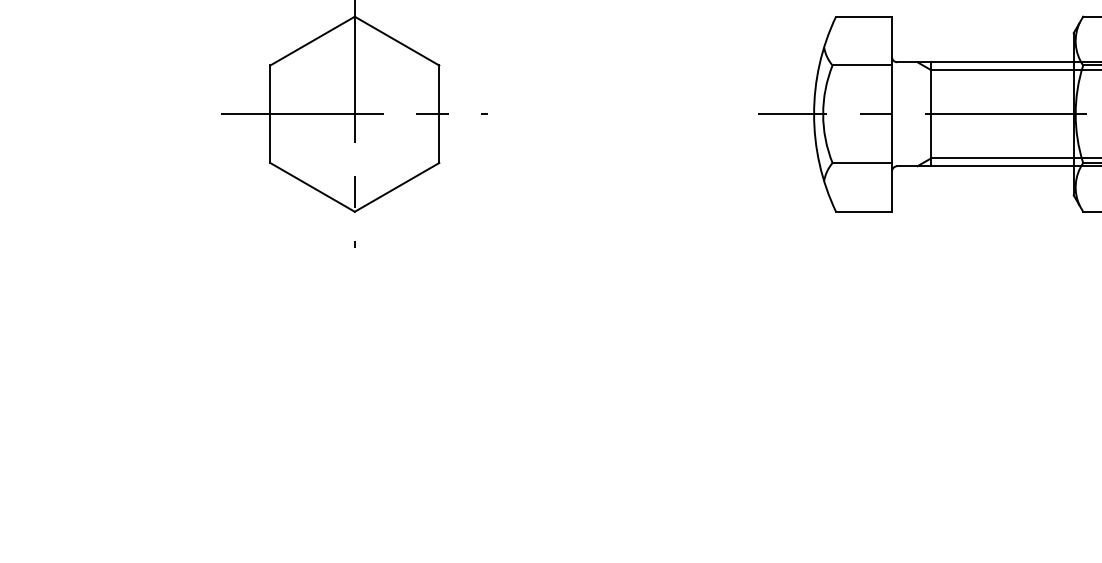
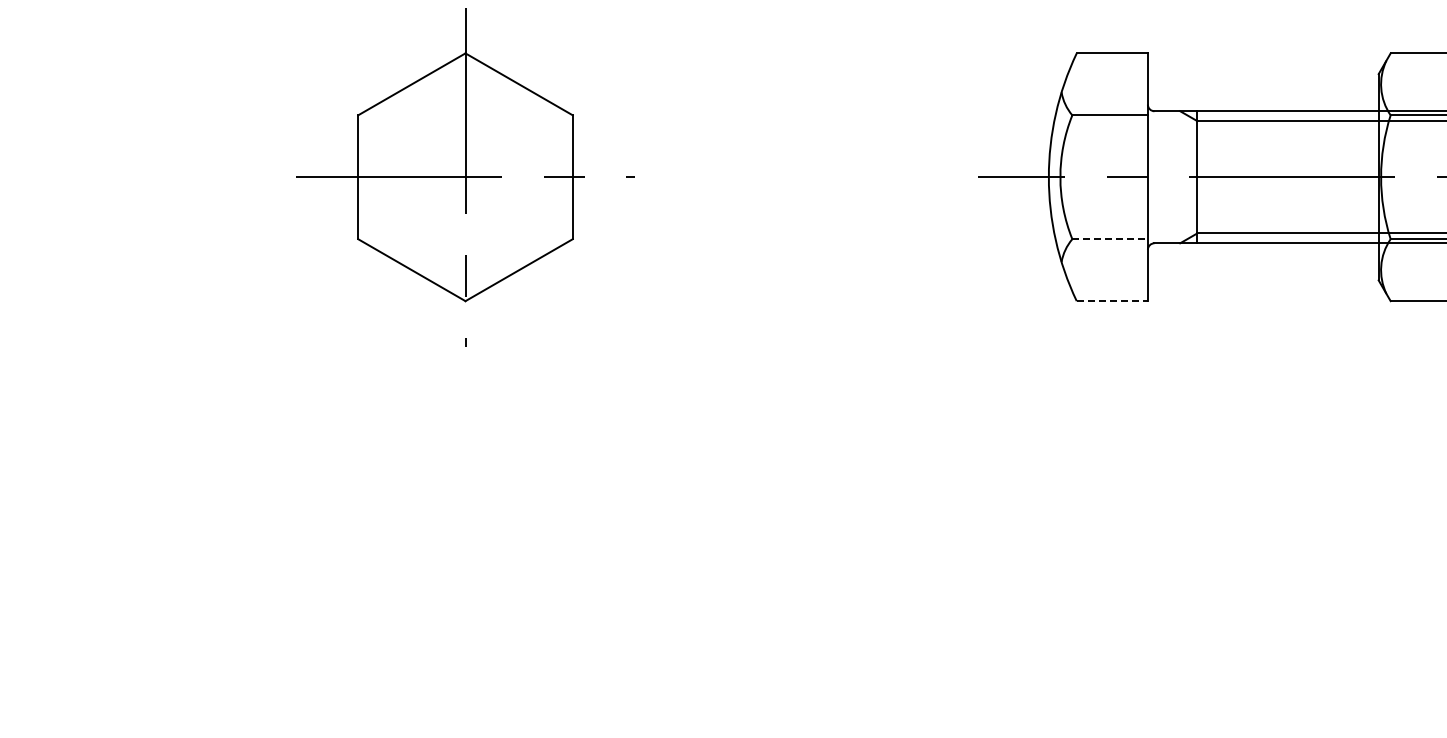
line: (862, 163) -> (1110, 239), solid -> dashed
line: (864, 212) -> (1112, 301), solid -> dashed

